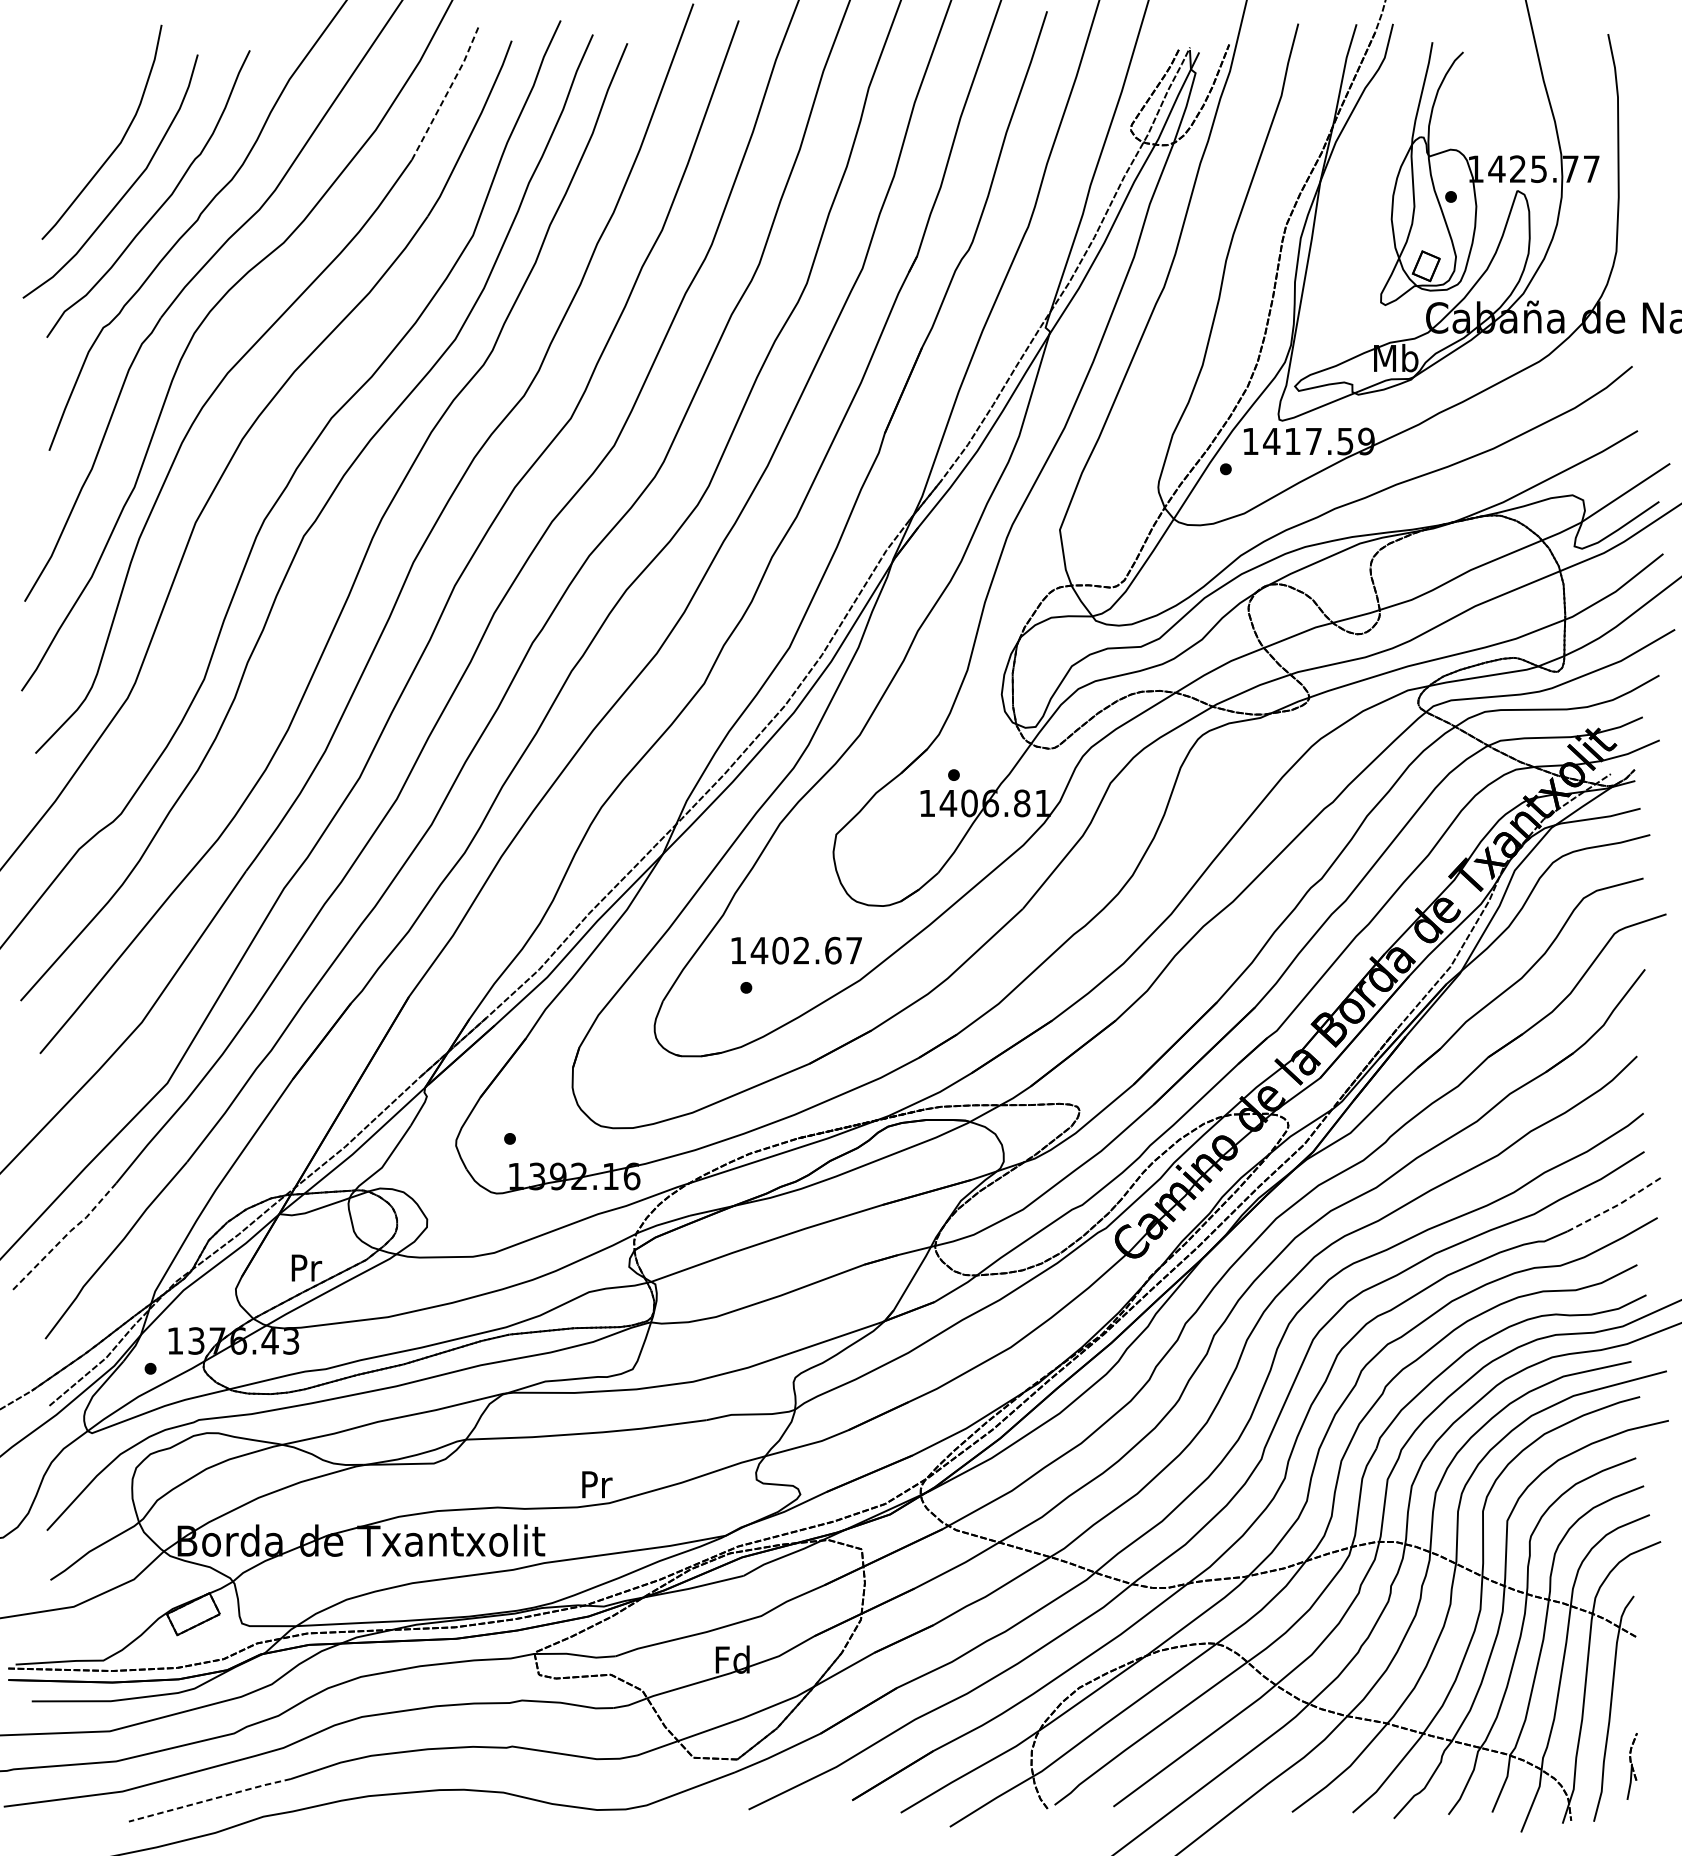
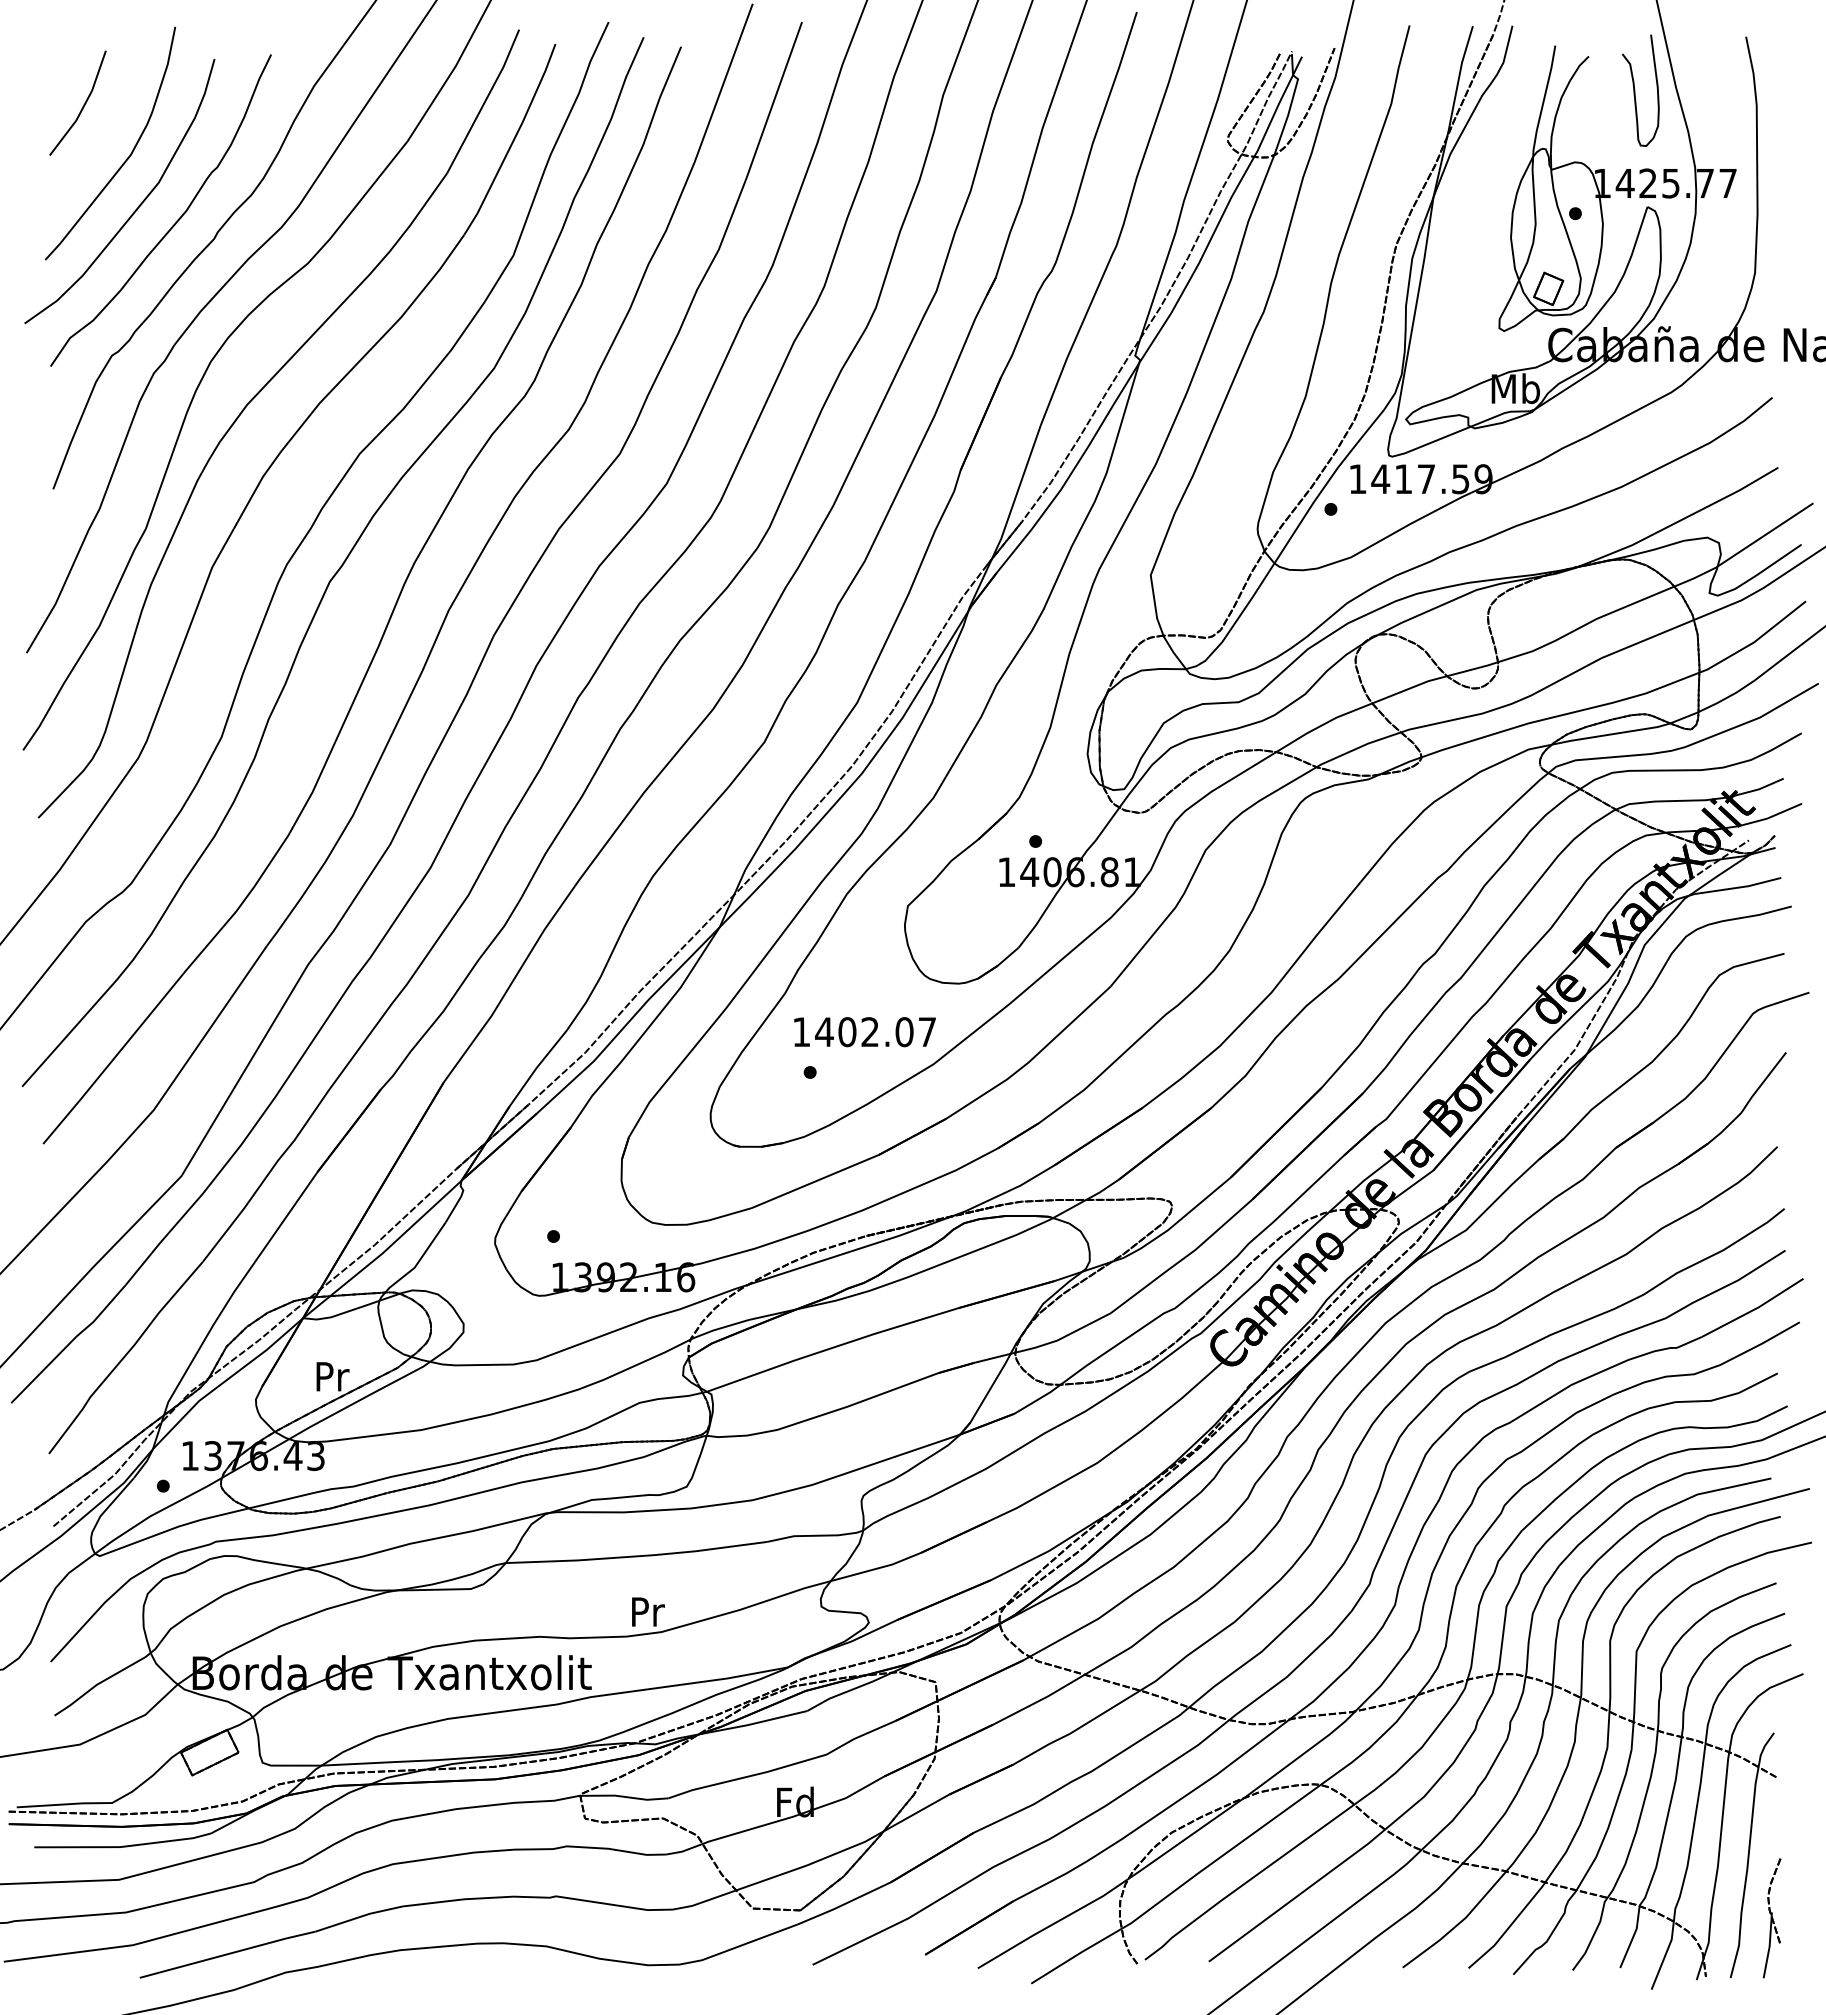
curve: (1506, 83) -> (1635, 90), added
line: (447, 93) -> (485, 101), dashed -> solid
line: (77, 96) -> (83, 104), added
text: (833, 951) -> (904, 1032), 1402.67 -> 1402.07
line: (1615, 1206) -> (1754, 1309), dashed -> solid
line: (64, 1237) -> (69, 1343), dashed -> solid
part: (1631, 1766) -> (1771, 1918), size x1.67
line: (210, 1800) -> (228, 1954), dashed -> solid

